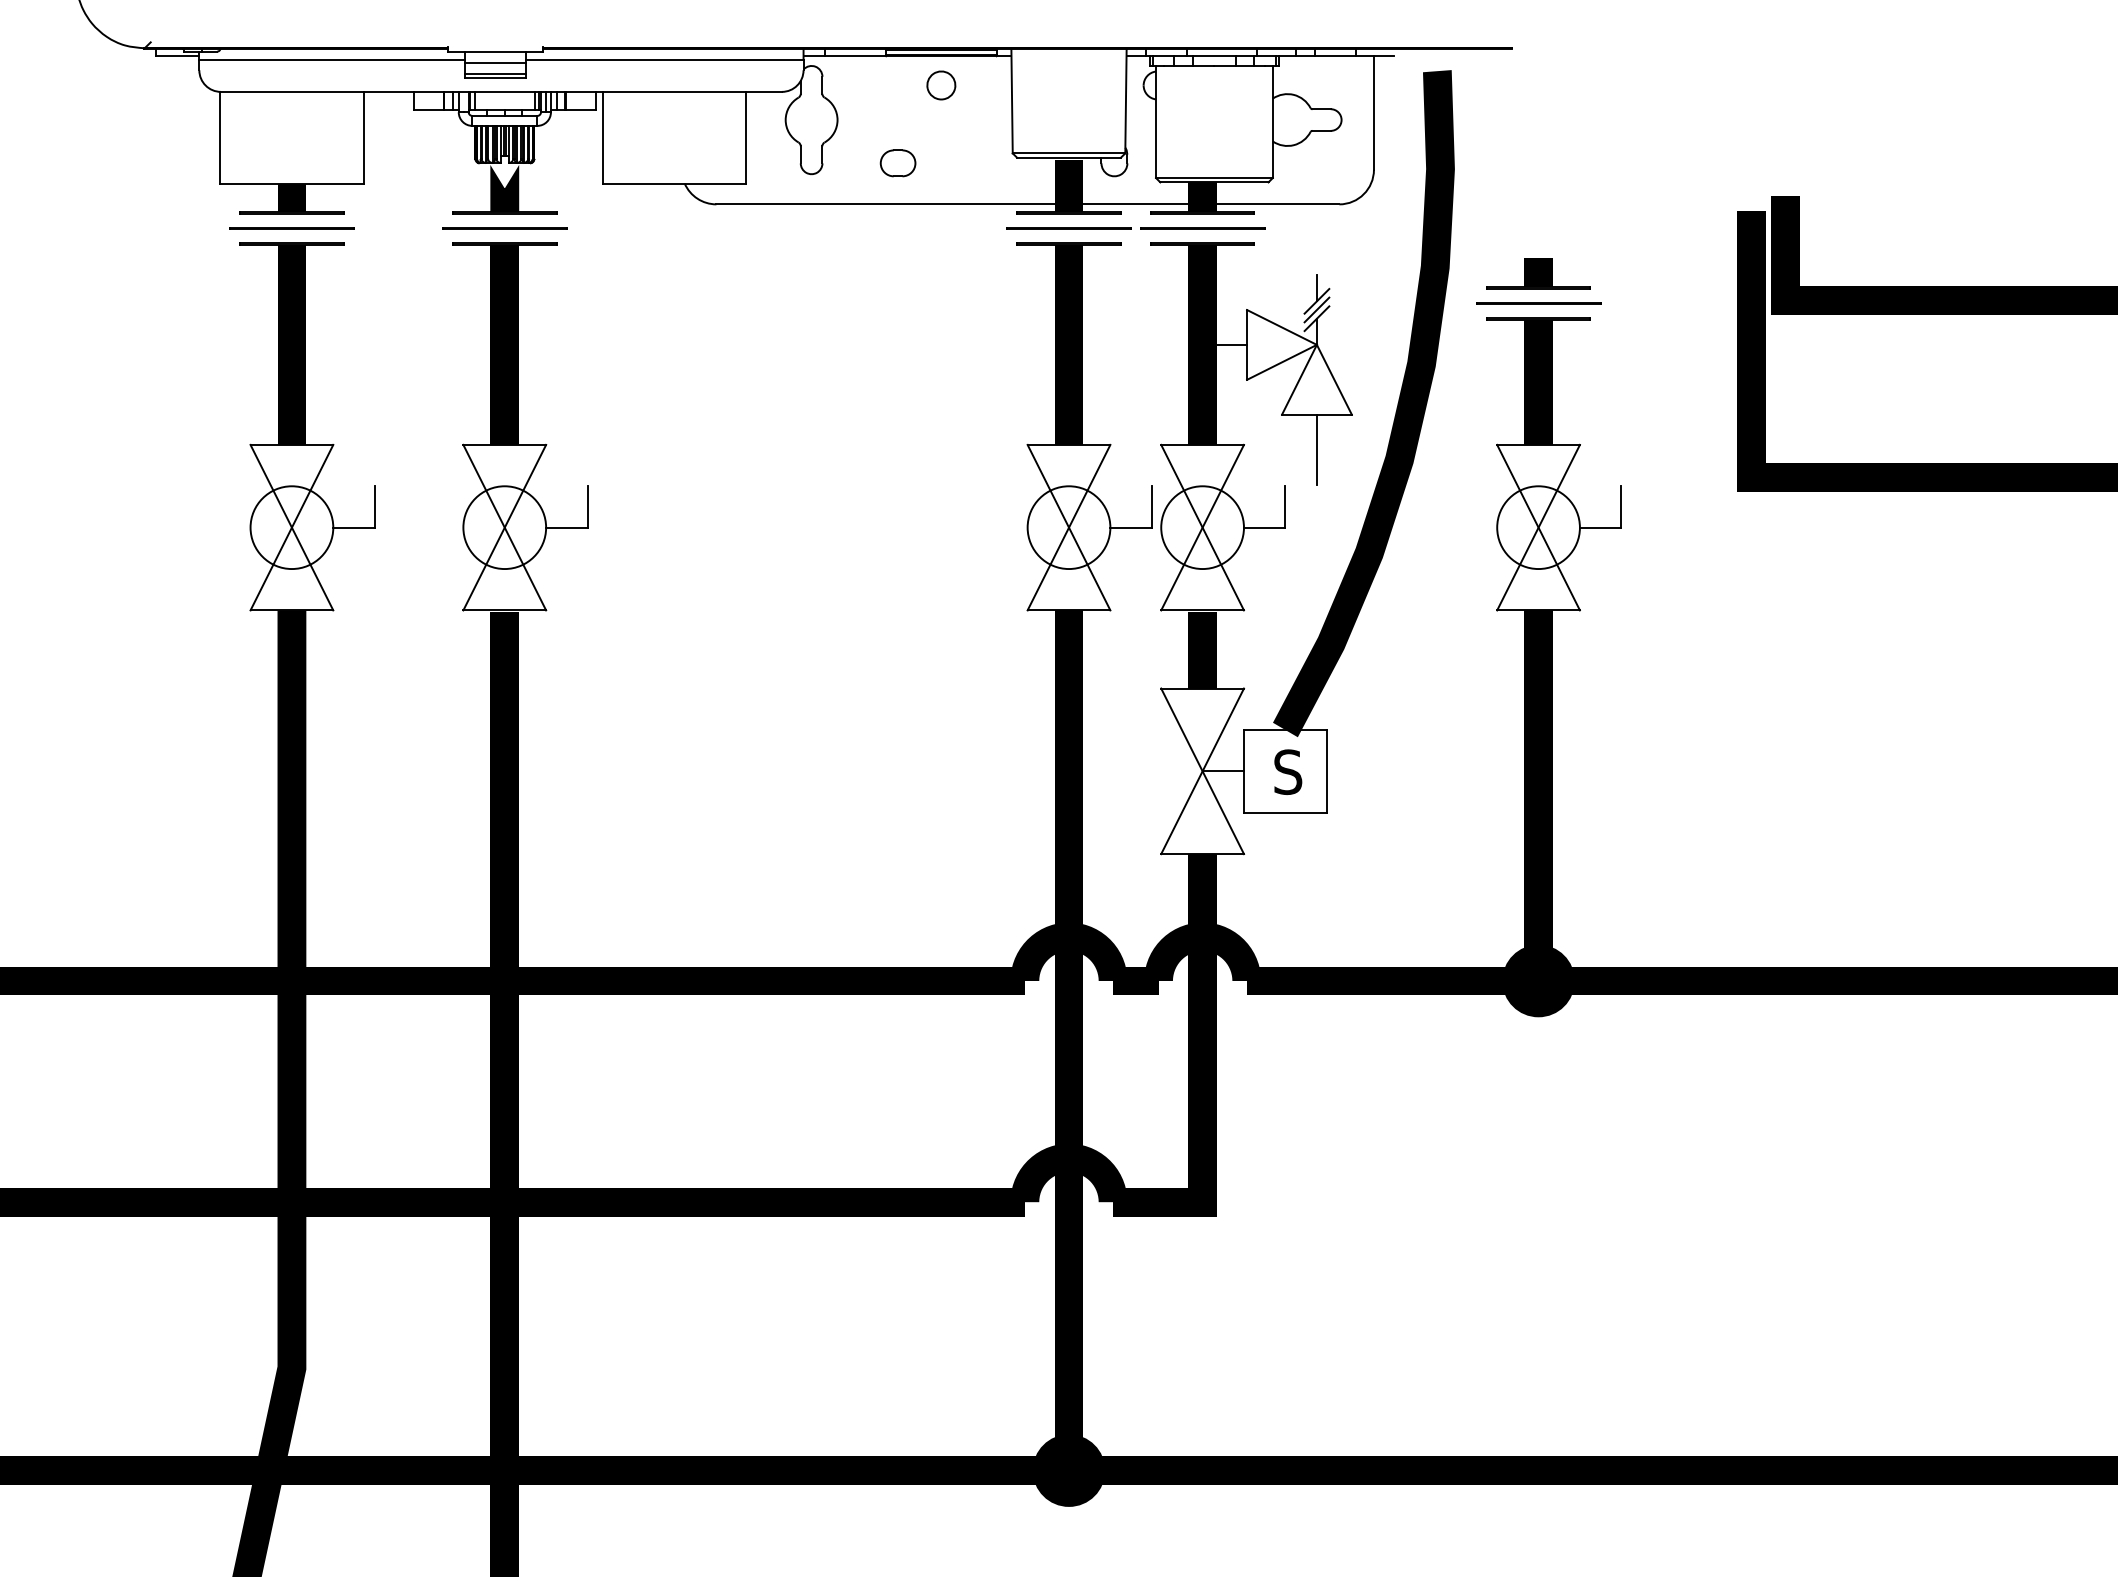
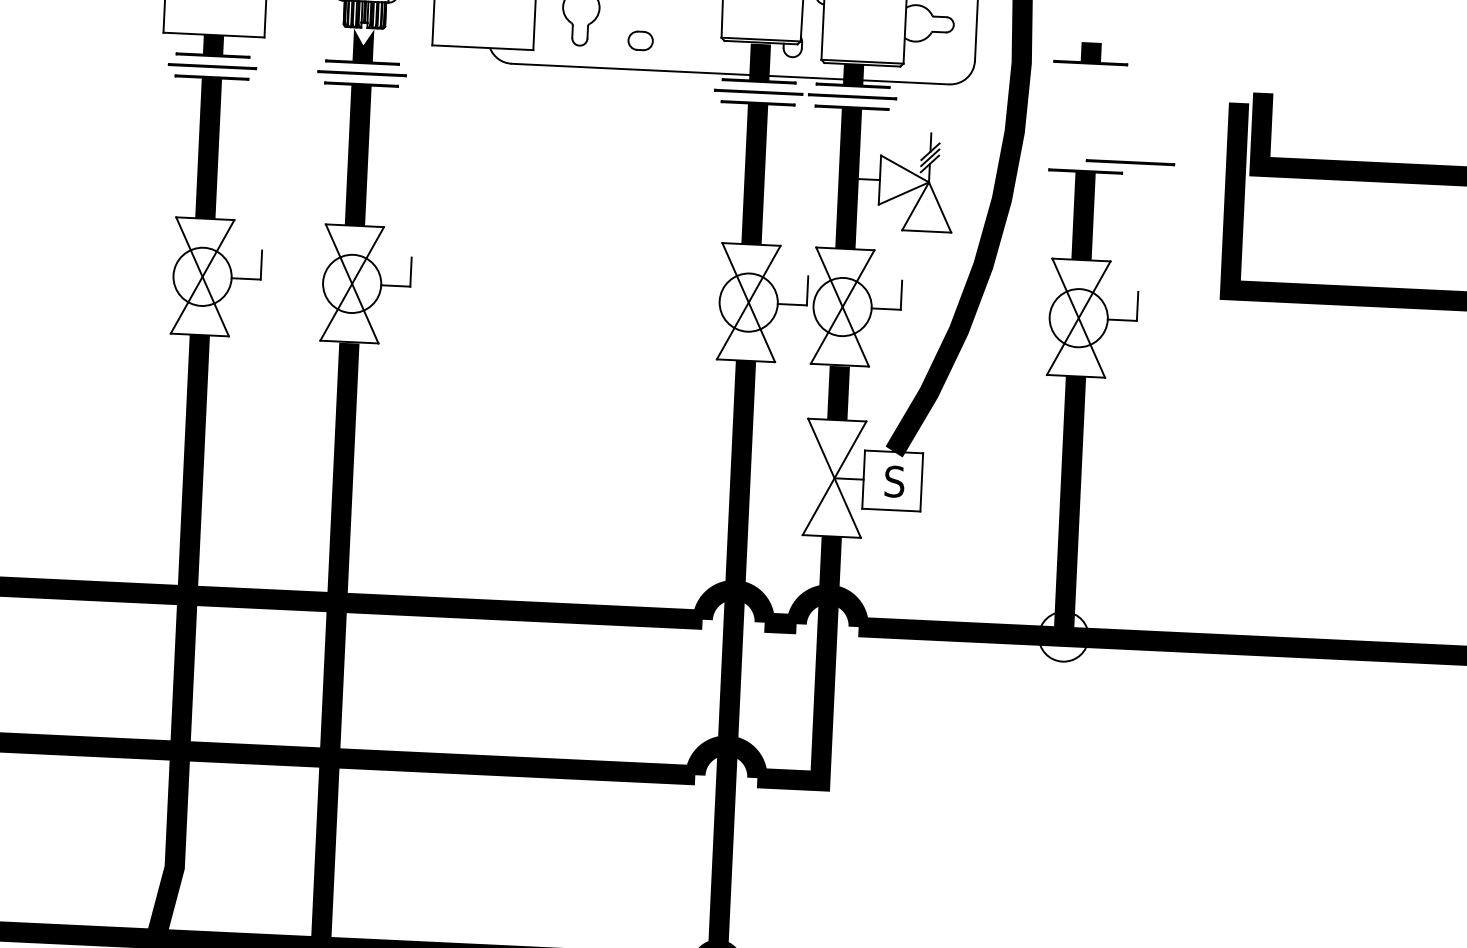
part: (1538, 273) -> (1091, 53), moved
line: (1538, 303) -> (1130, 162), moved
line: (1316, 449) -> (925, 255), removed
fill: (1538, 980) -> (1063, 636), removed

